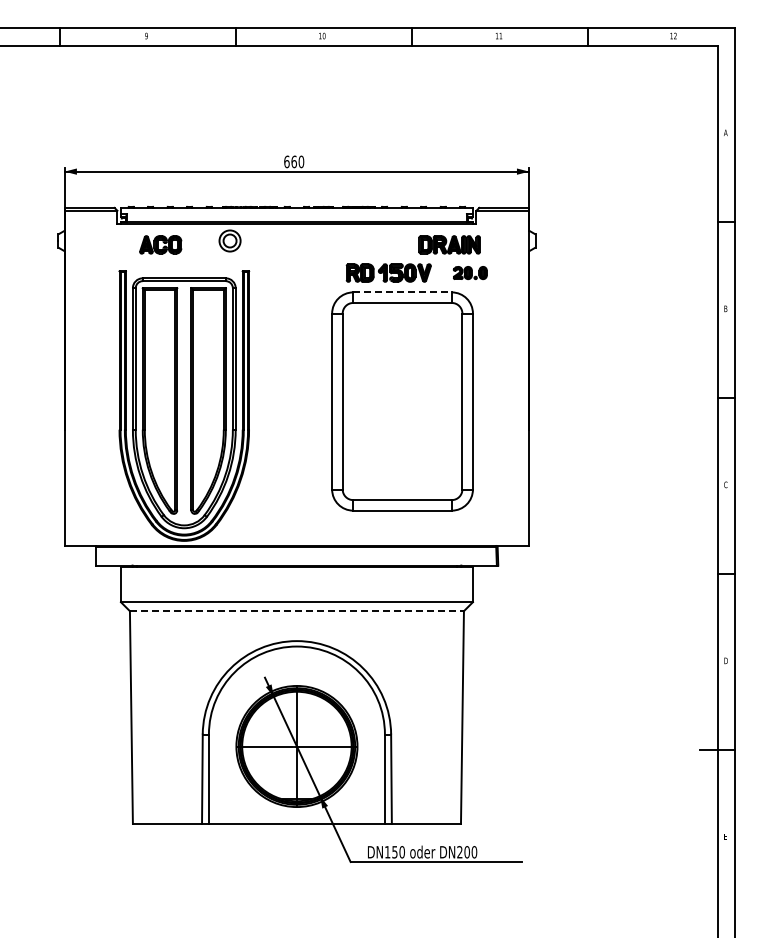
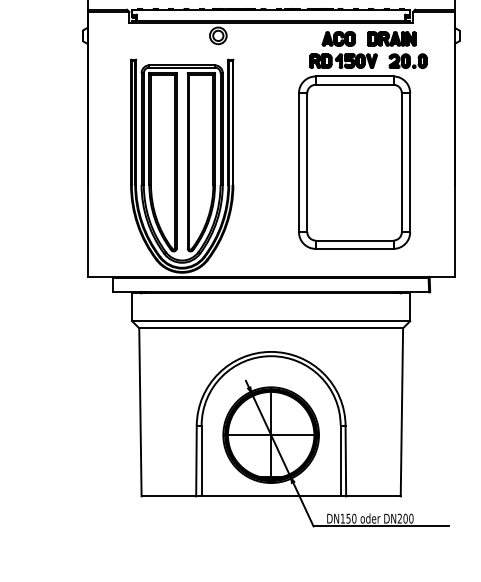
part: (160, 244) -> (338, 38), moved
part: (469, 272) -> (407, 60), size x1.43
line: (403, 292) -> (355, 76), dashed -> solid
line: (297, 611) -> (271, 328), dashed -> solid

